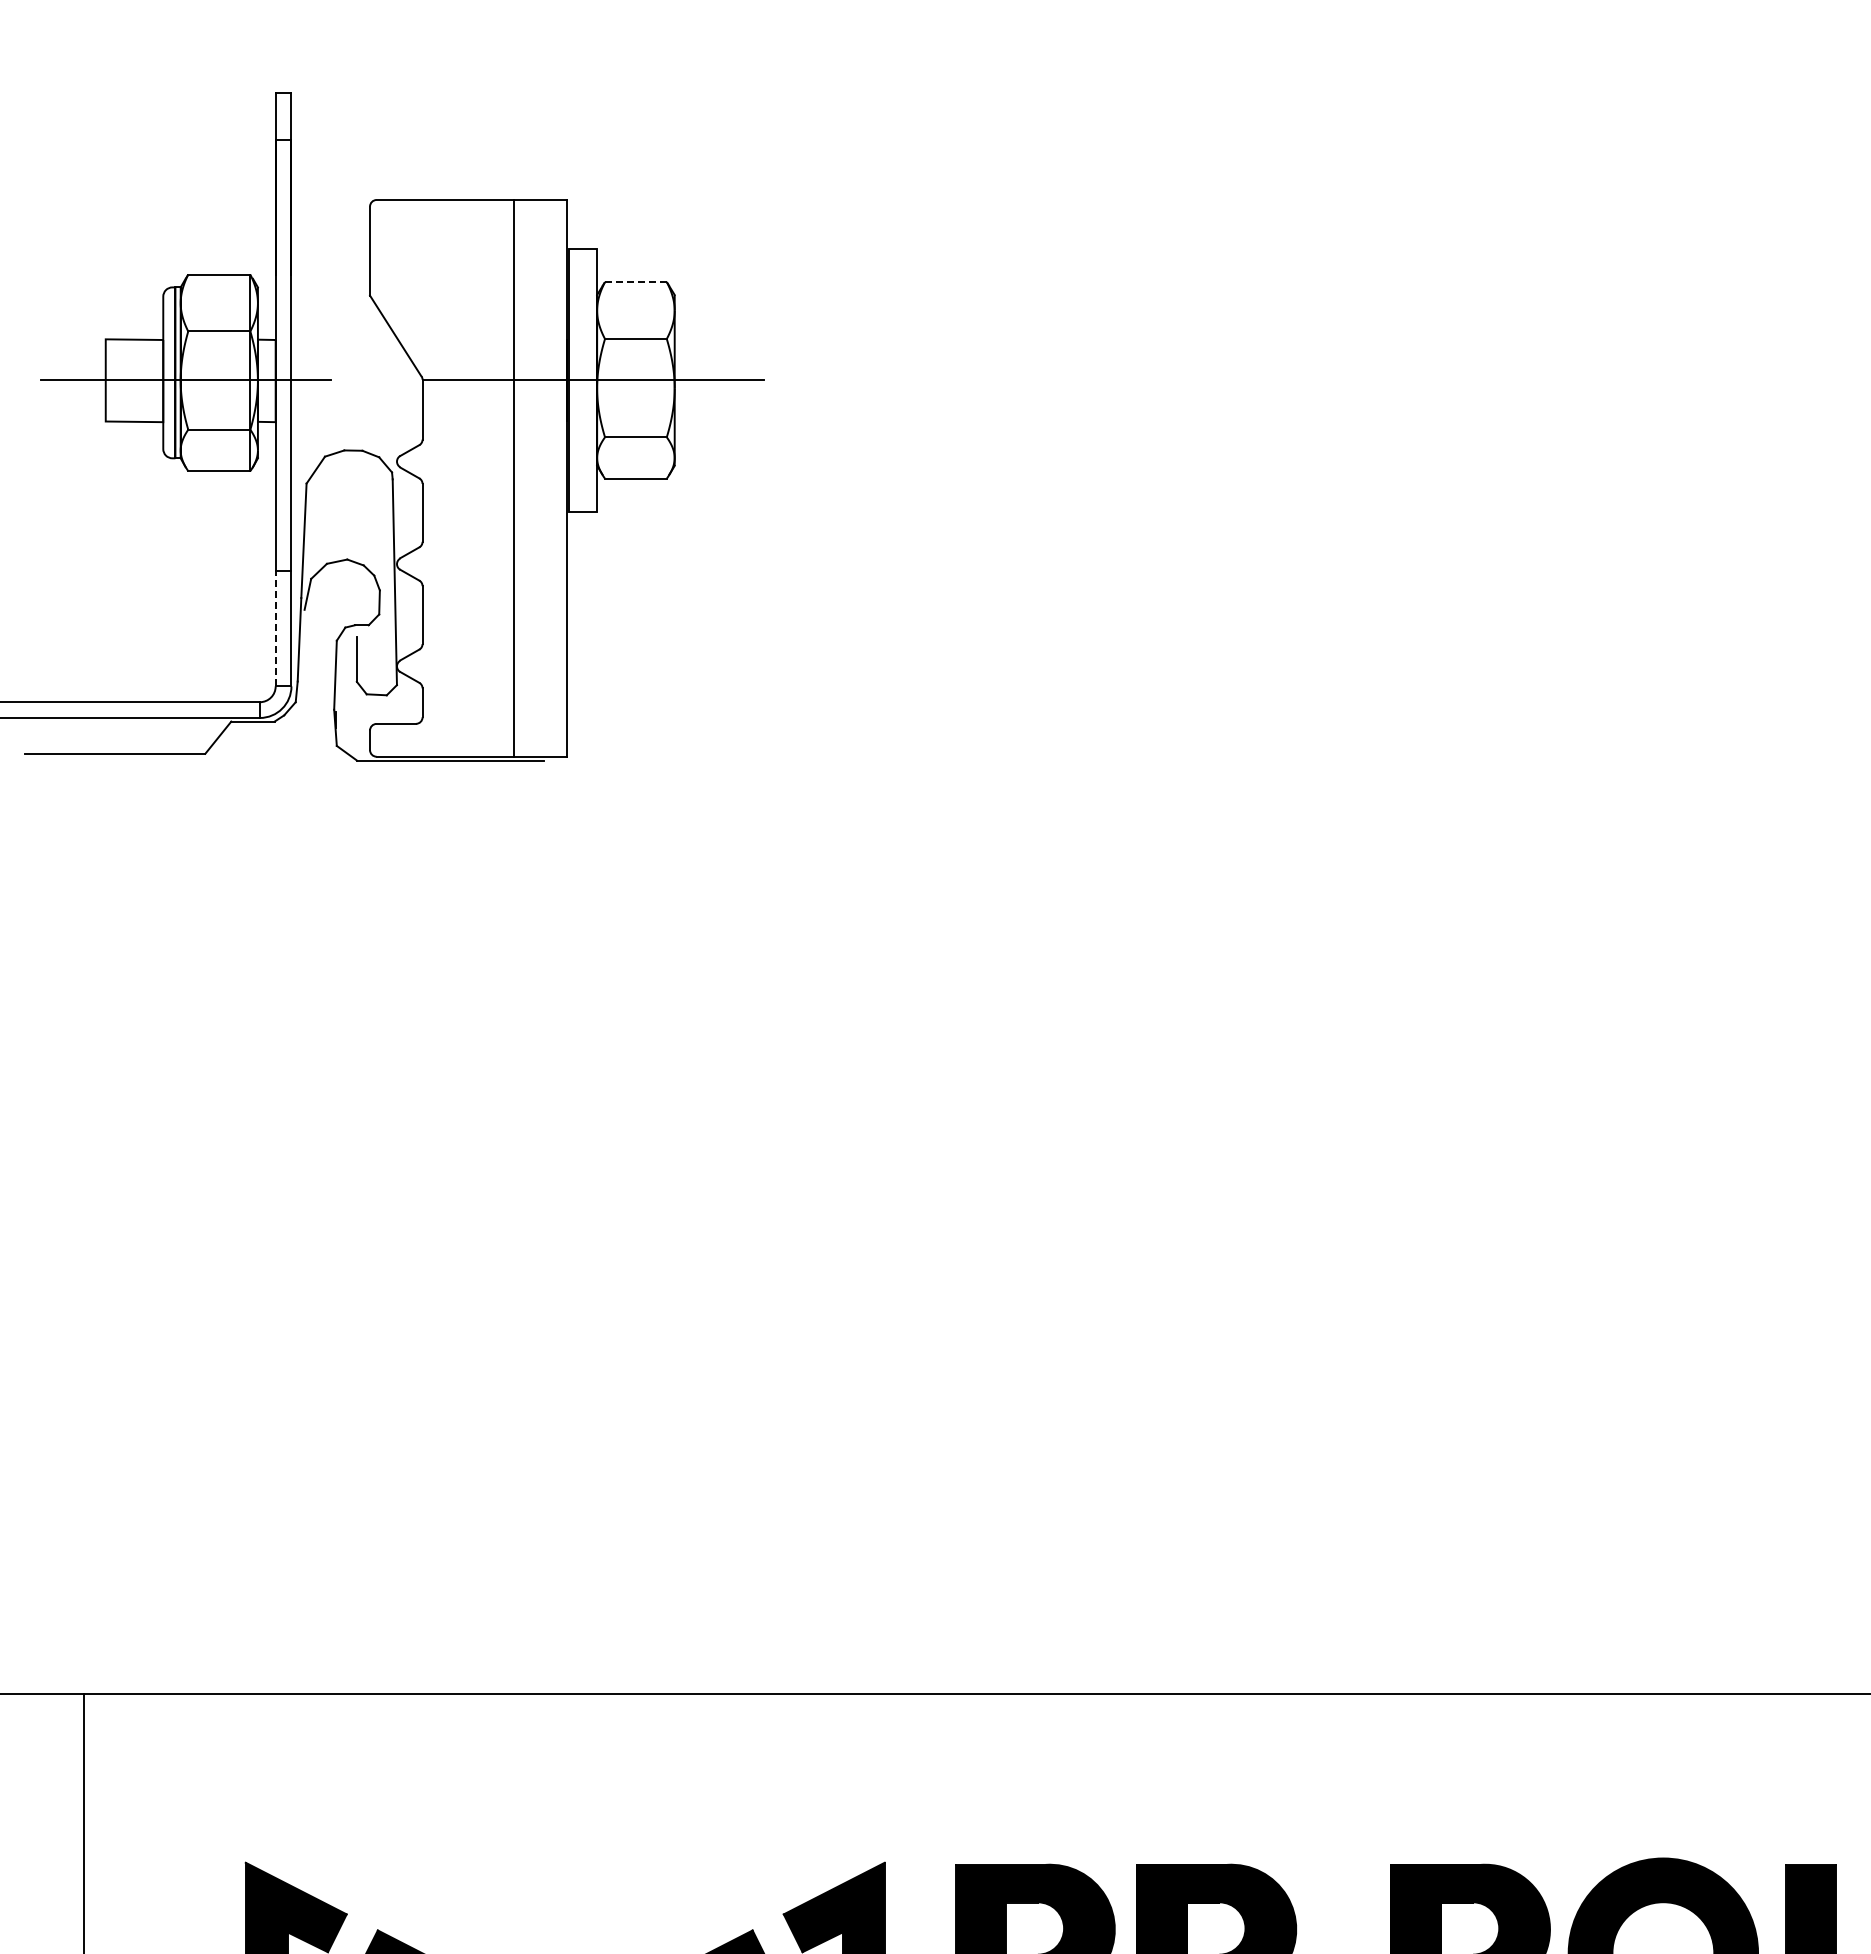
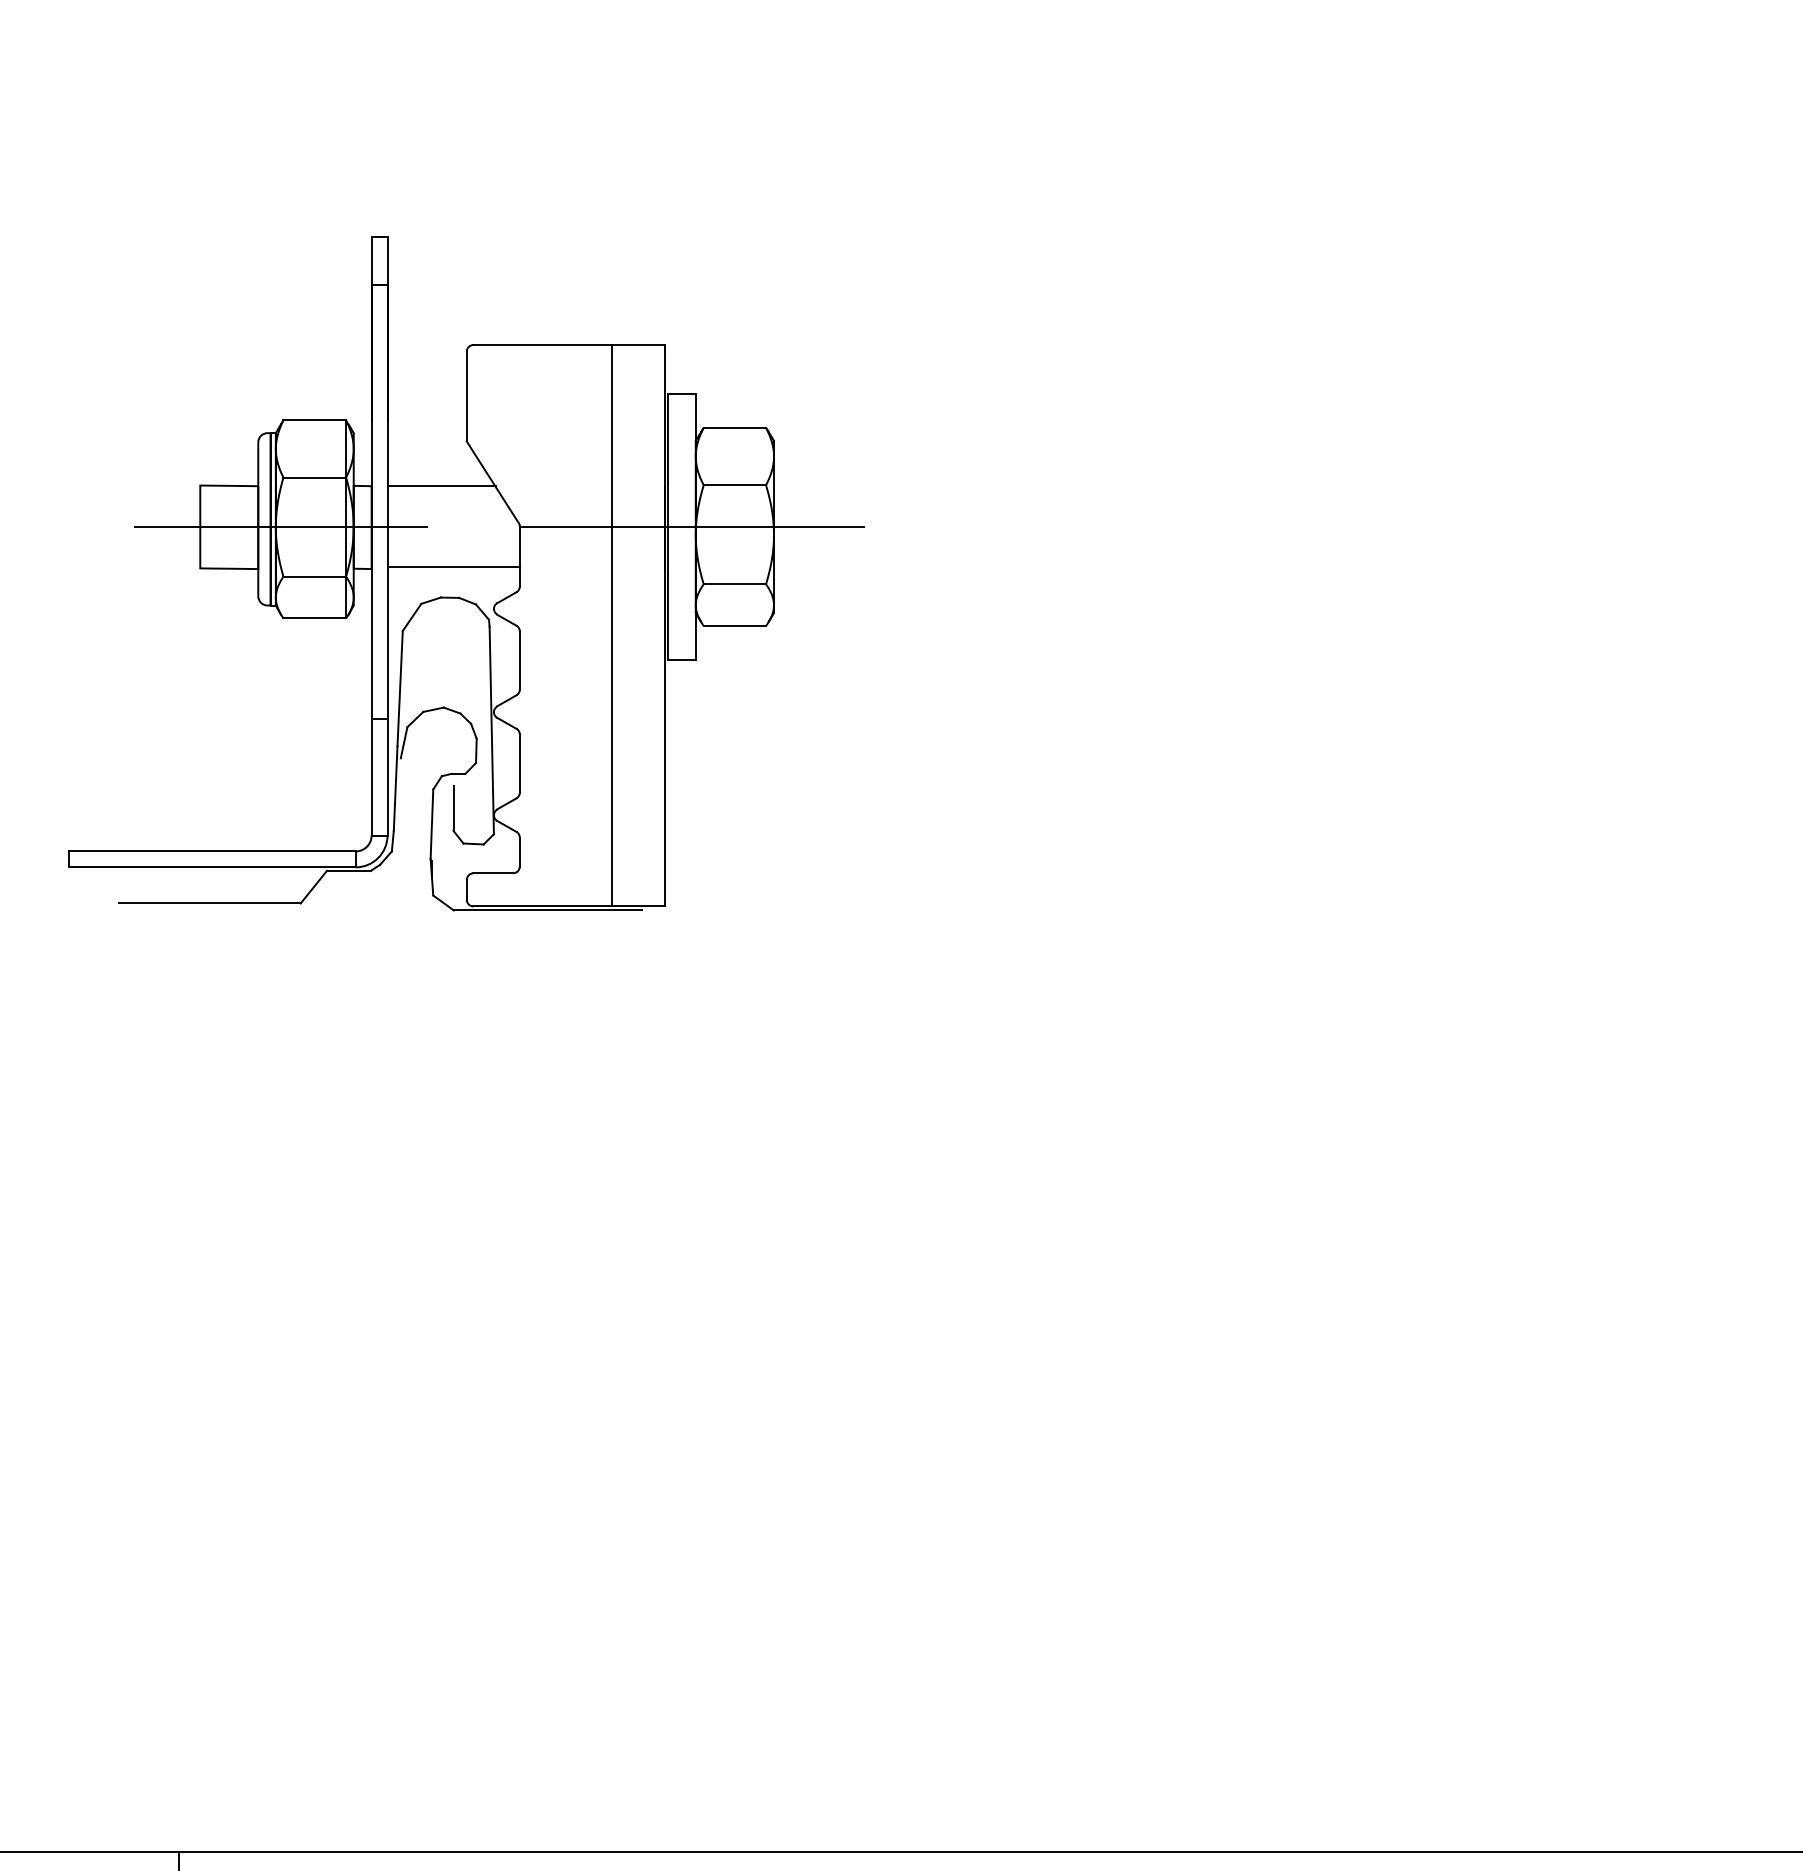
line: (635, 282) -> (734, 428), dashed -> solid
line: (344, 340) -> (441, 486), added
line: (356, 420) -> (453, 567), added
line: (275, 628) -> (371, 777), dashed -> solid

